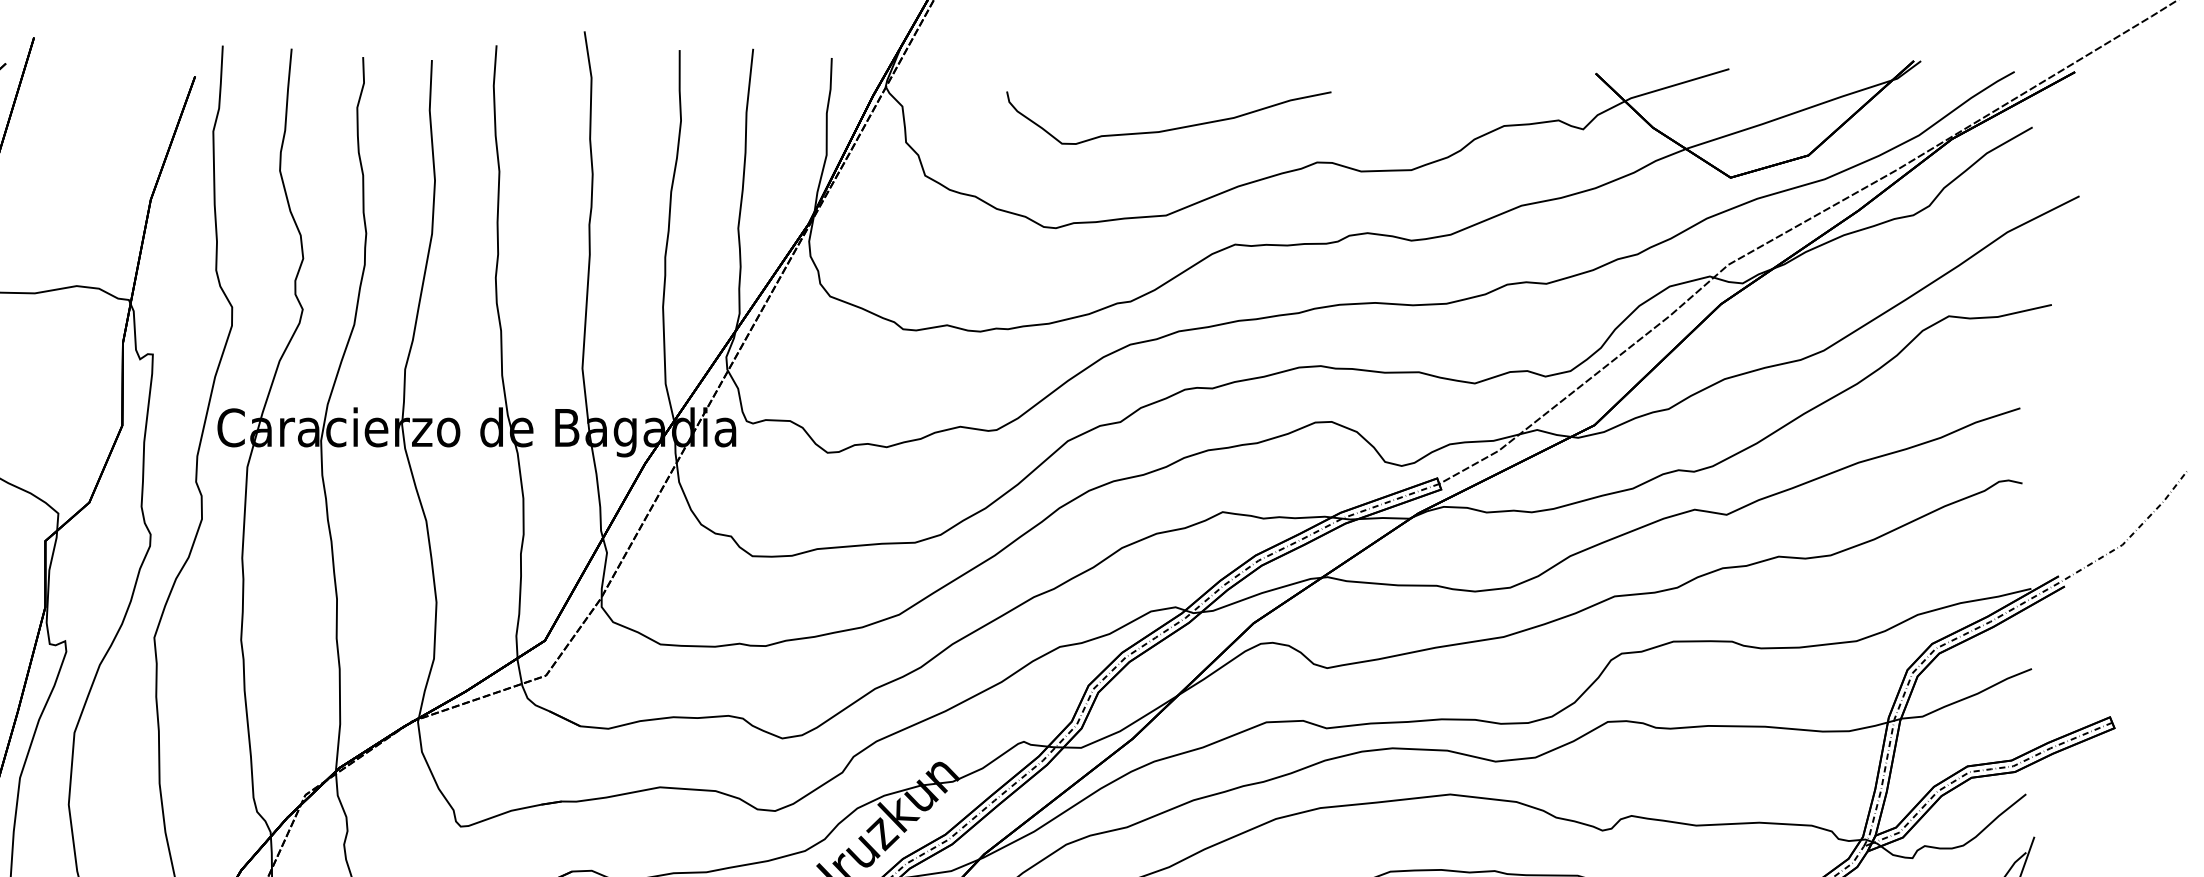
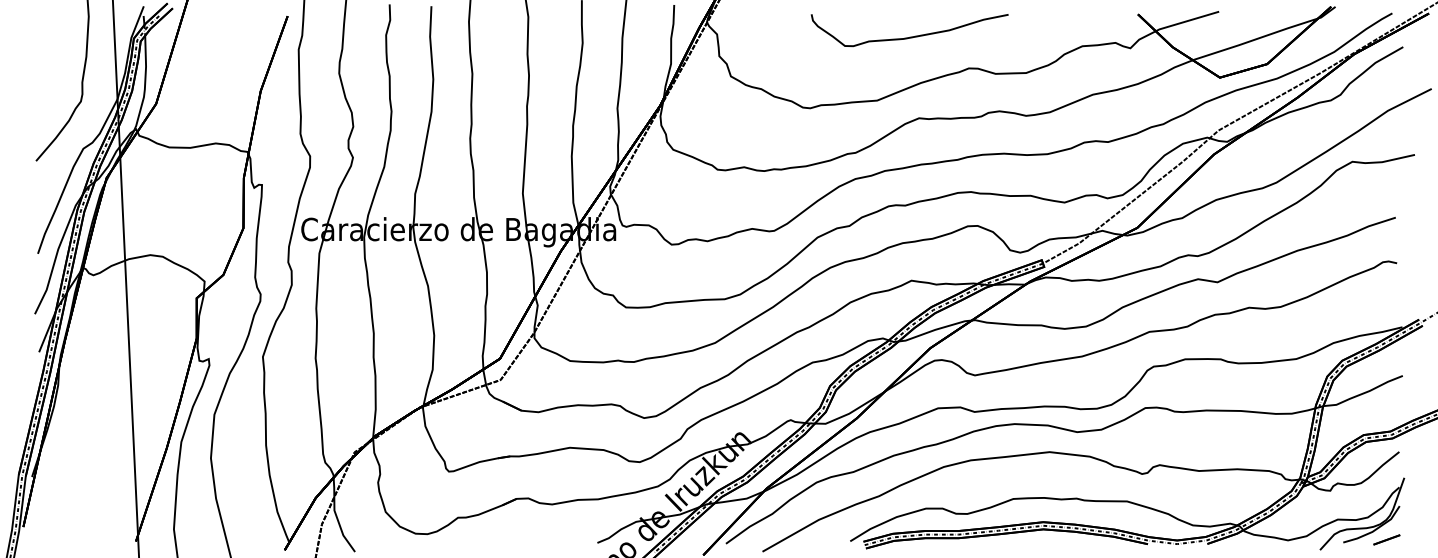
curve: (1168, 128) -> (909, 36), moved

